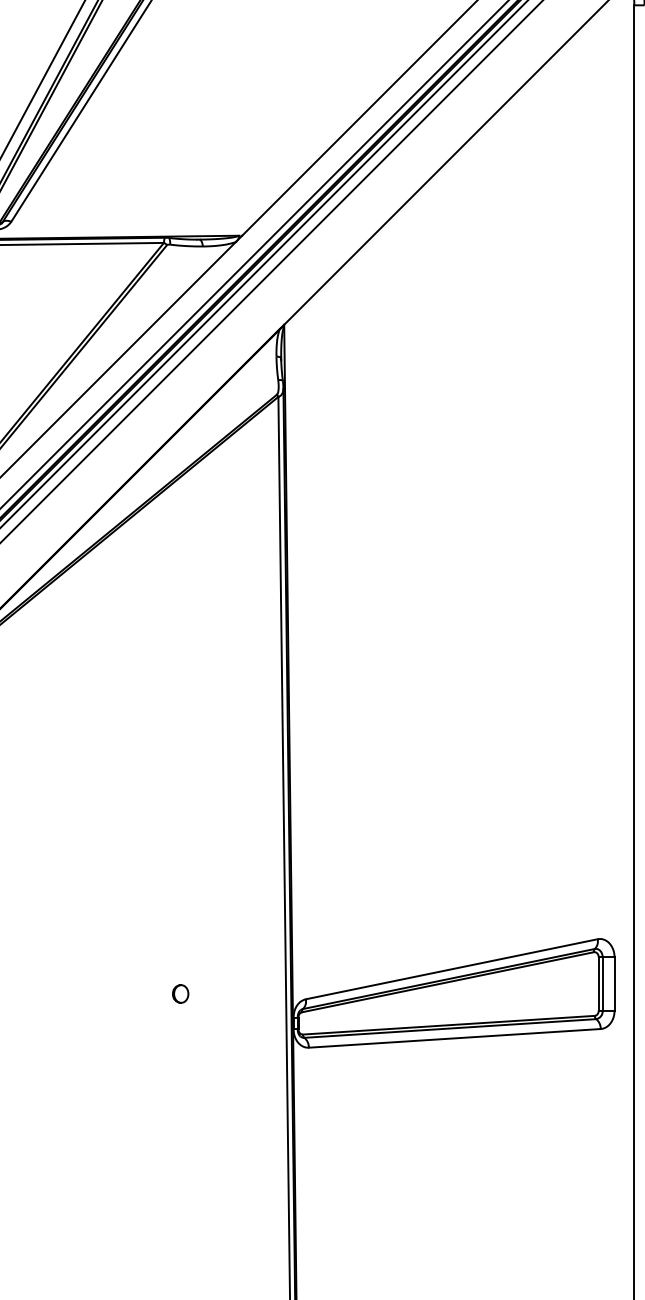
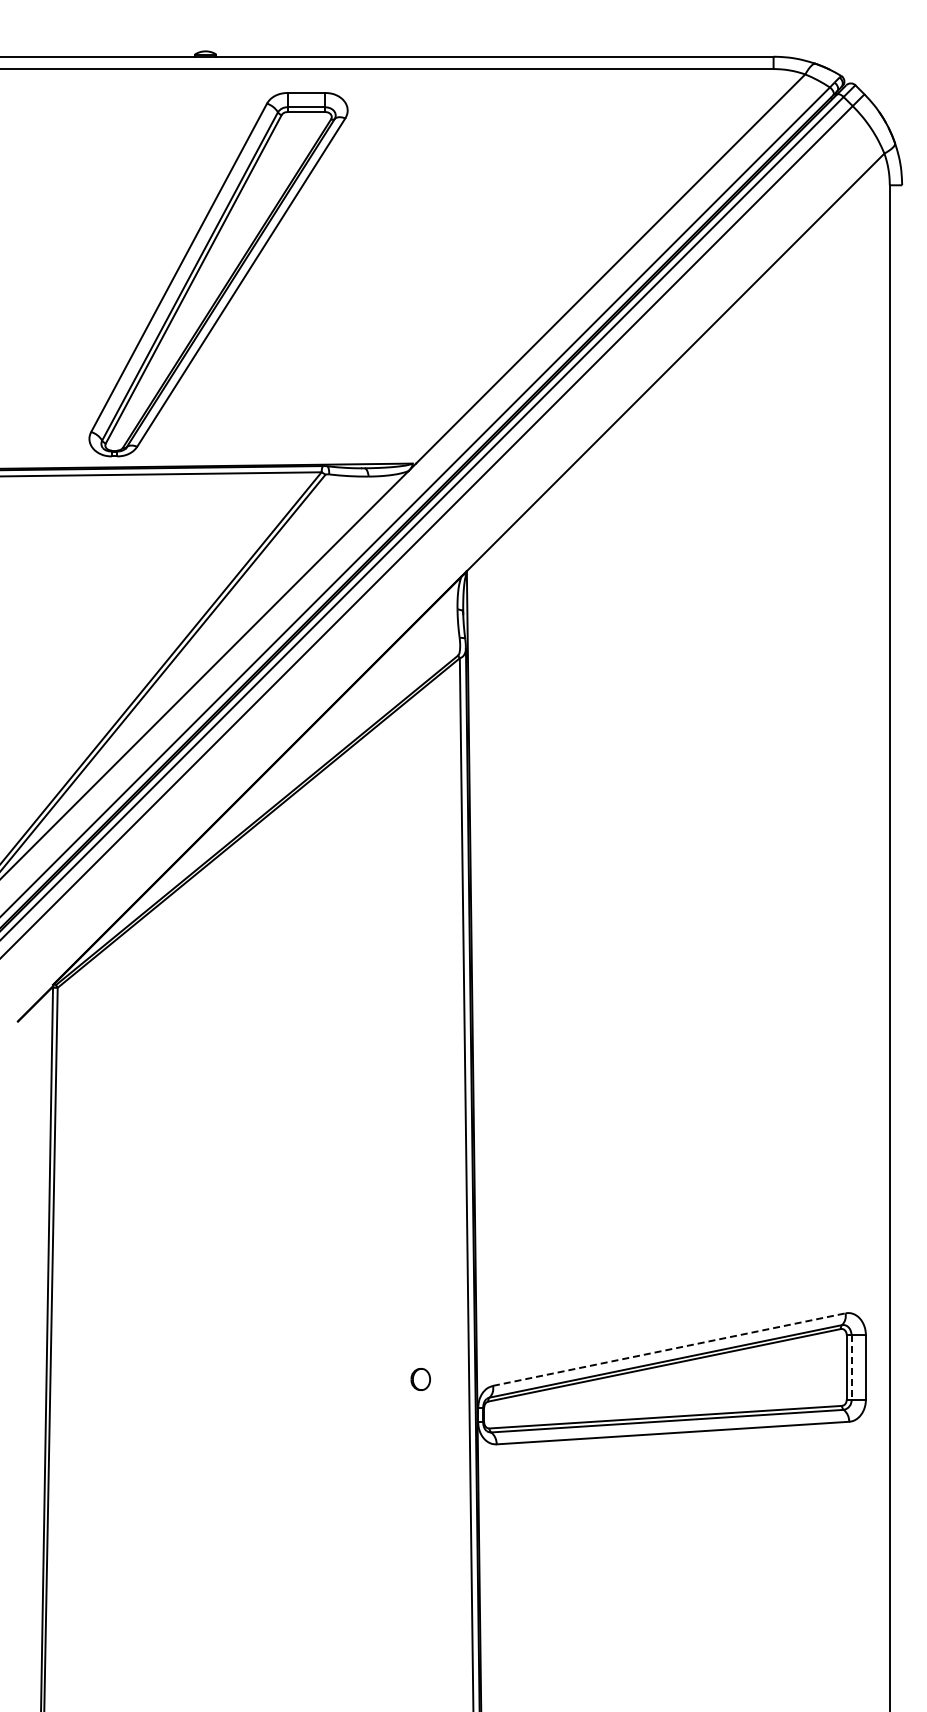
line: (451, 969) -> (669, 1349), solid -> dashed
line: (602, 984) -> (851, 1367), solid -> dashed
part: (180, 994) -> (420, 1379), moved

